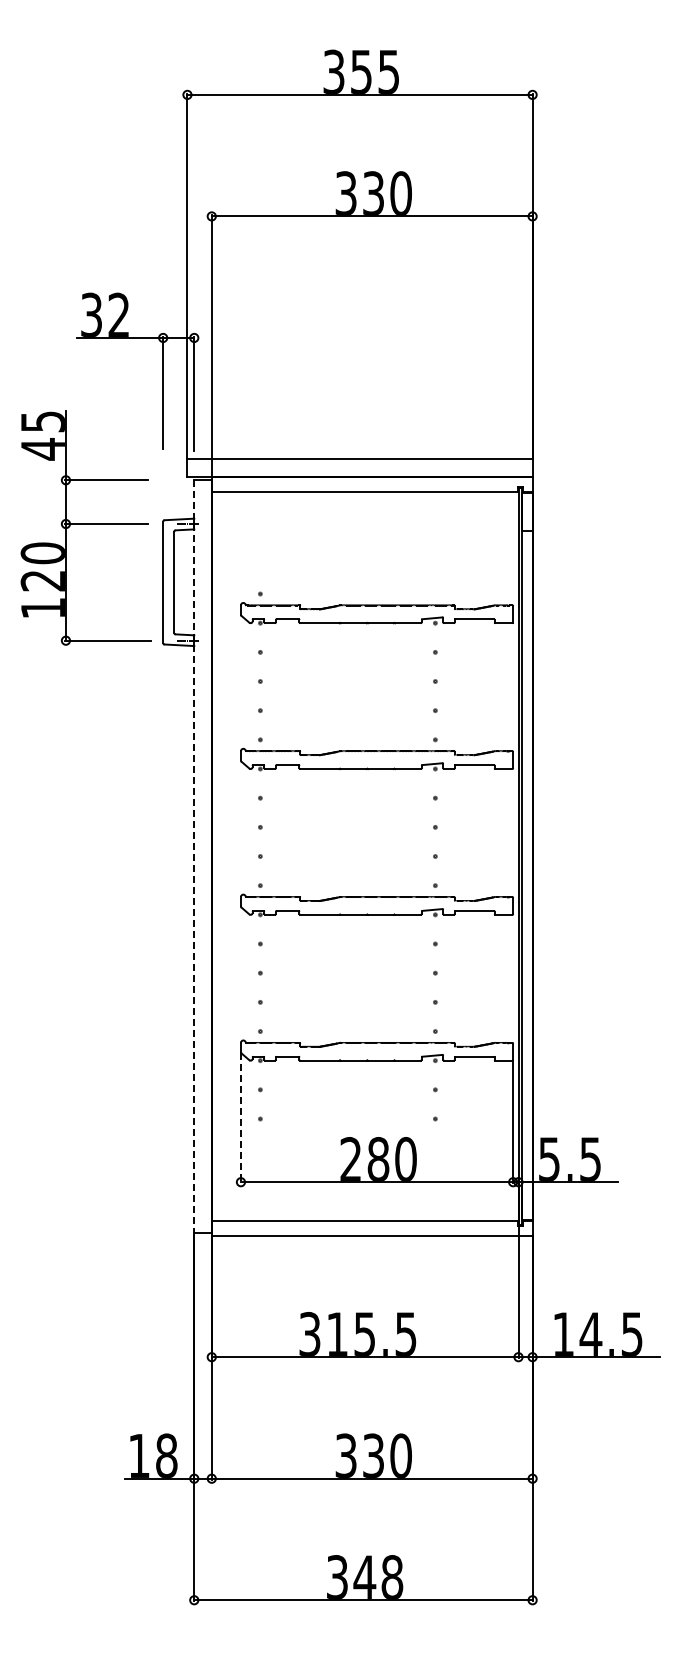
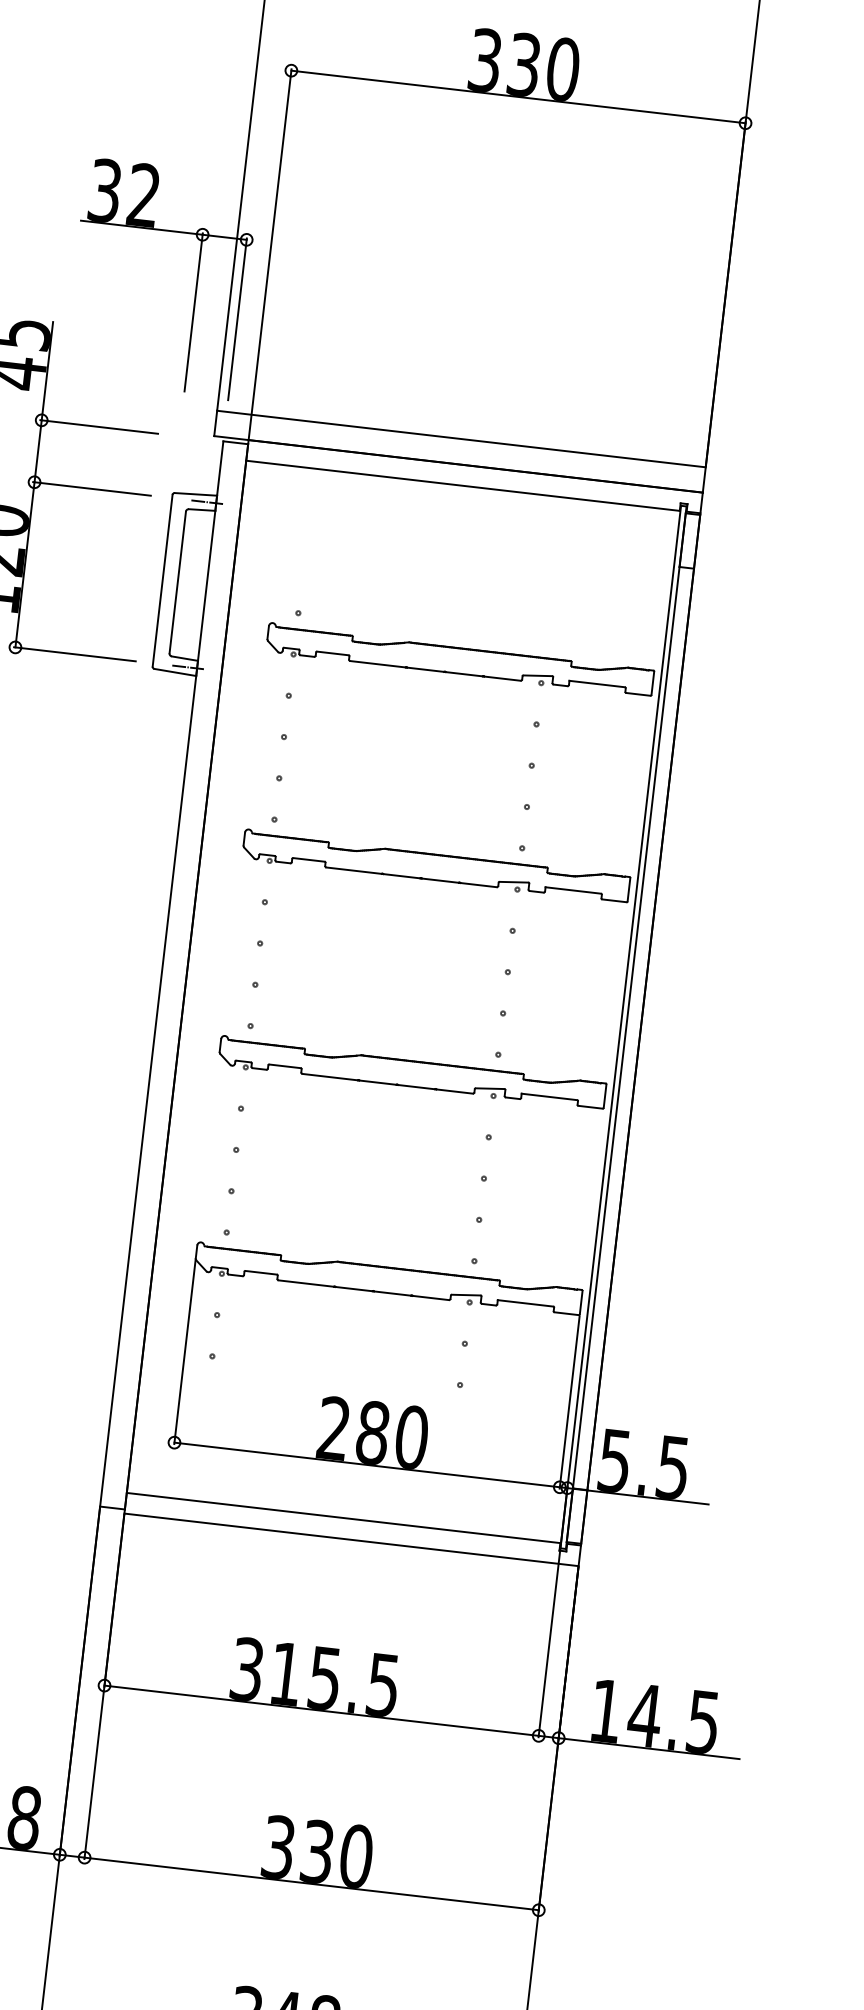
line: (194, 857) -> (161, 975), dashed -> solid
line: (240, 1118) -> (184, 1352), dashed -> solid

